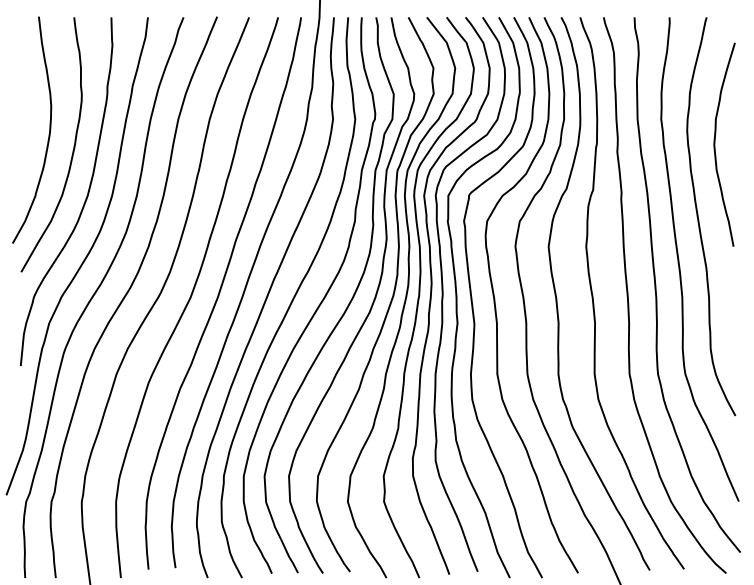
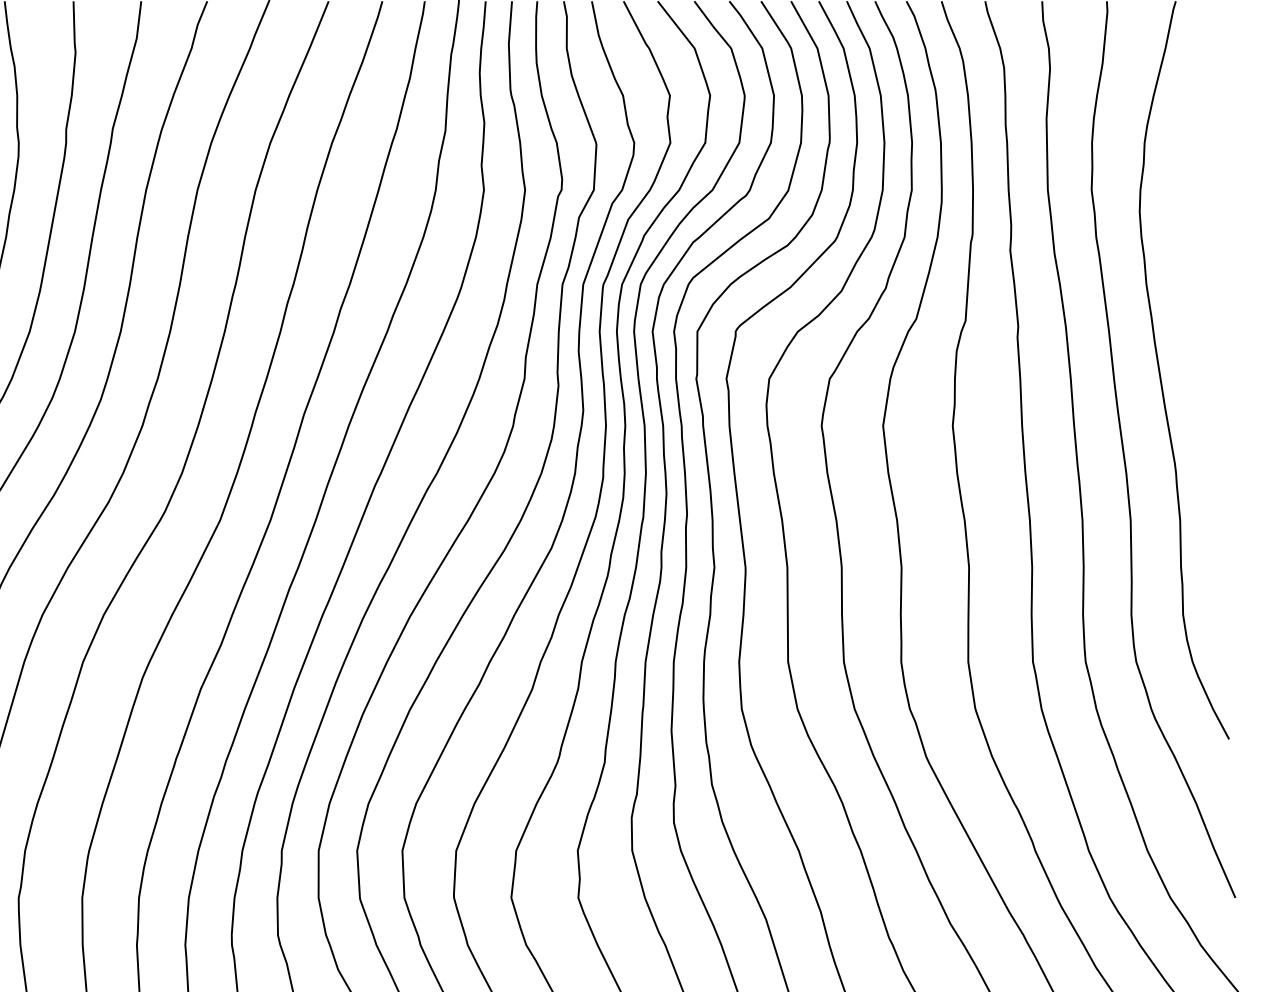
curve: (715, 144) -> (1192, 236), removed

